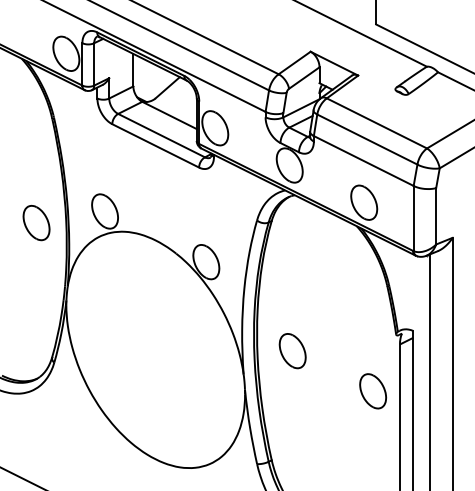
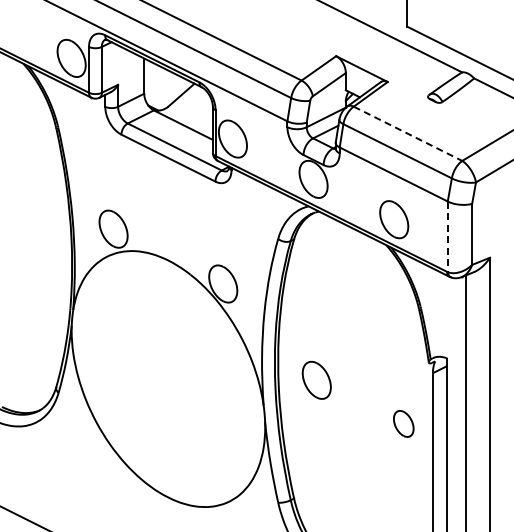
line: (377, 123) -> (408, 133), solid -> dashed
line: (413, 219) -> (447, 237), solid -> dashed
part: (36, 222) -> (39, 241), removed
part: (372, 390) -> (403, 423), size x0.7

